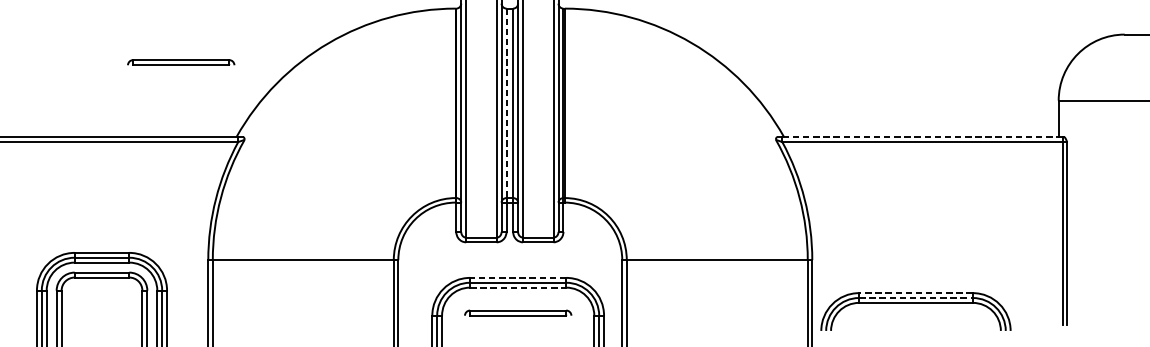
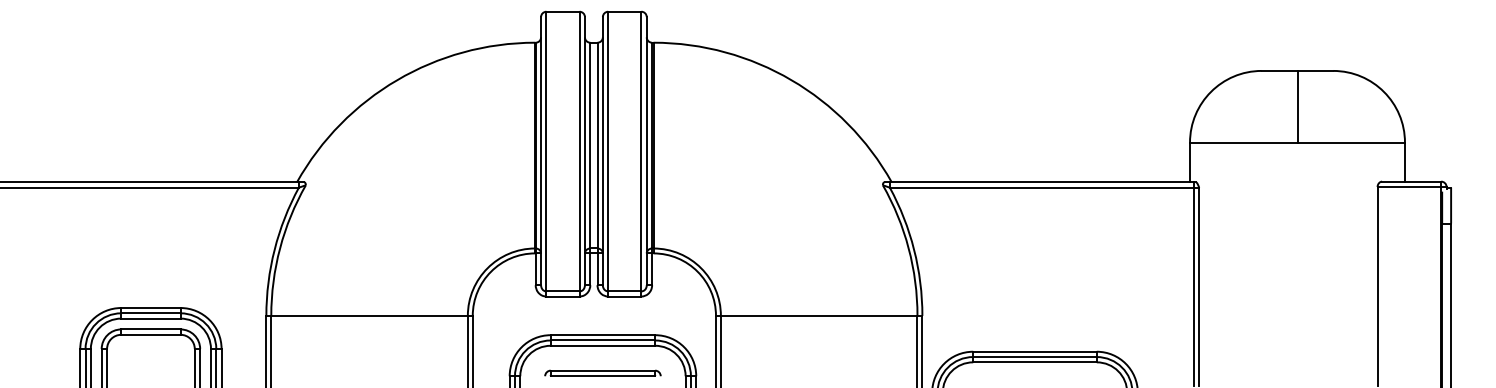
part: (180, 61) -> (236, 100), removed
line: (506, 103) -> (590, 145), dashed -> solid
line: (921, 137) -> (1041, 182), dashed -> solid
line: (517, 278) -> (602, 335), dashed -> solid
line: (518, 287) -> (603, 345), dashed -> solid
line: (916, 292) -> (1035, 351), dashed -> solid
line: (916, 298) -> (1035, 357), dashed -> solid

